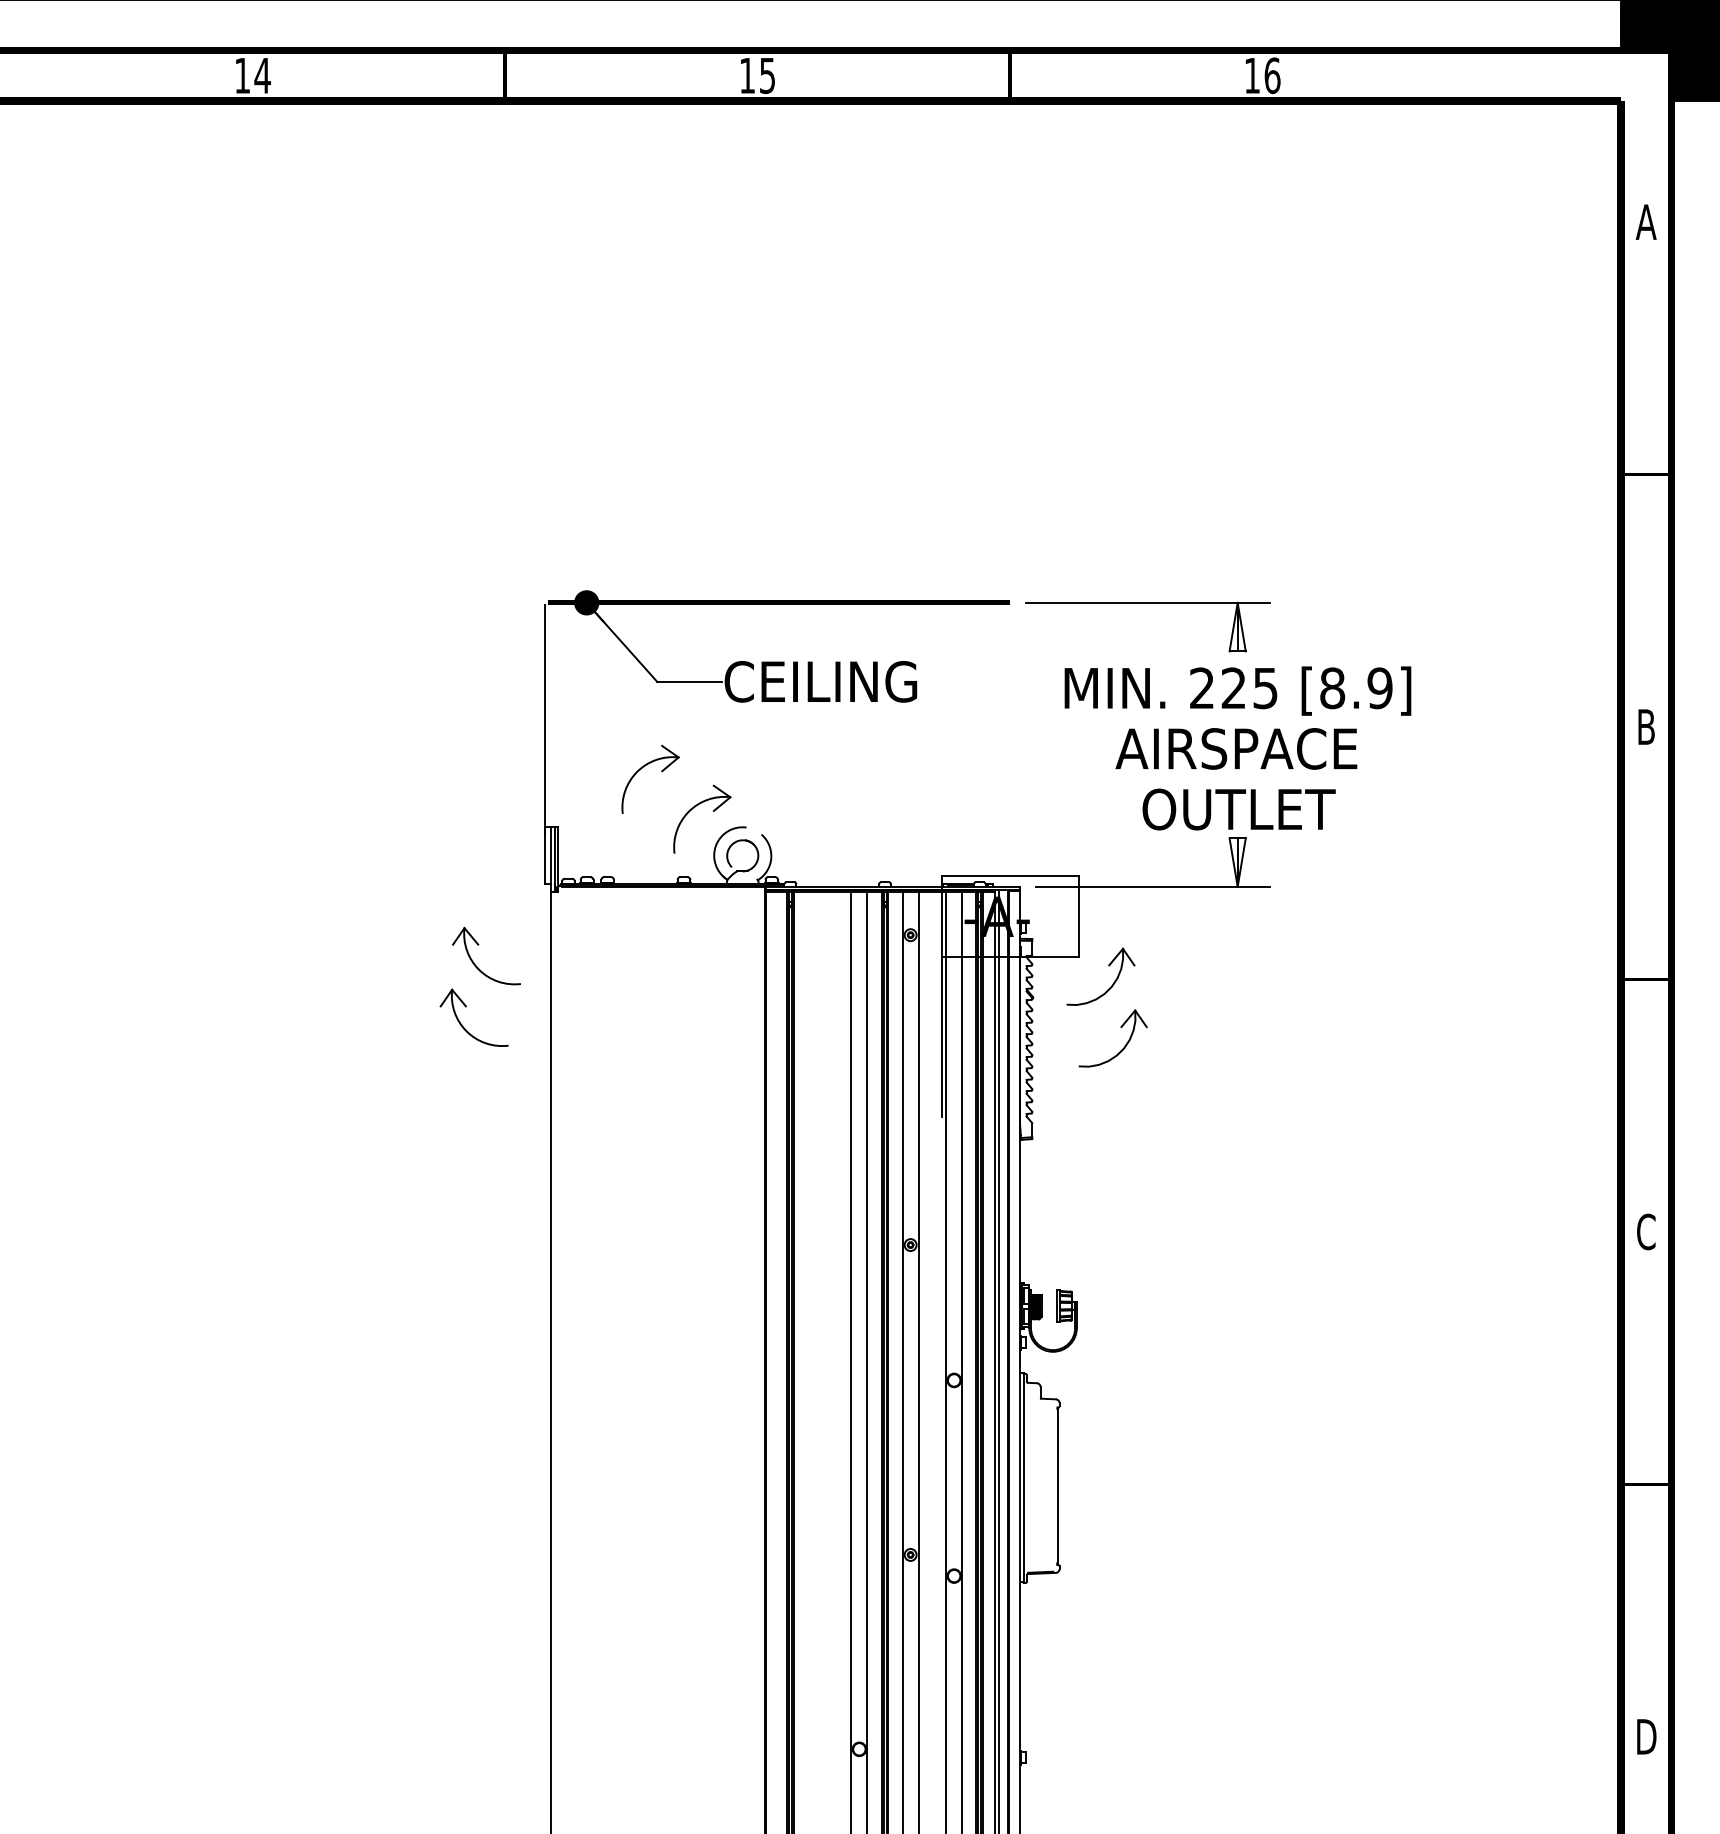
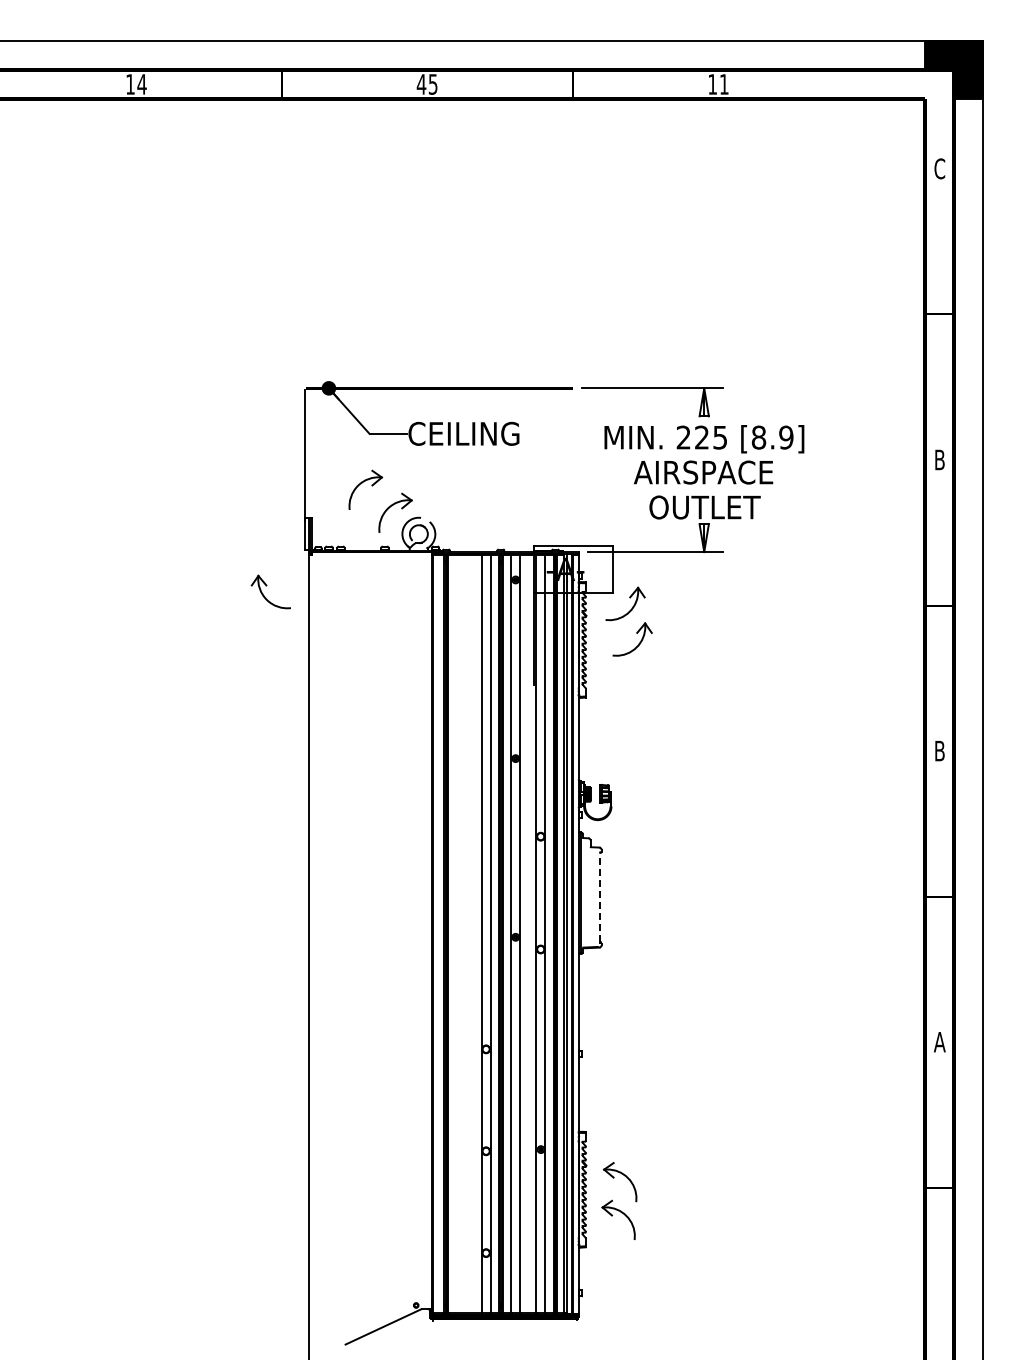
text: (747, 75) -> (421, 84), 15 -> 45
text: (1271, 75) -> (723, 84), 16 -> 11
text: (1645, 221) -> (939, 168), A -> C
part: (468, 1007) -> (260, 621), removed
text: (1645, 1230) -> (939, 750), C -> B
line: (1057, 1485) -> (600, 897), solid -> dashed
text: (1645, 1737) -> (939, 1042), D -> A

